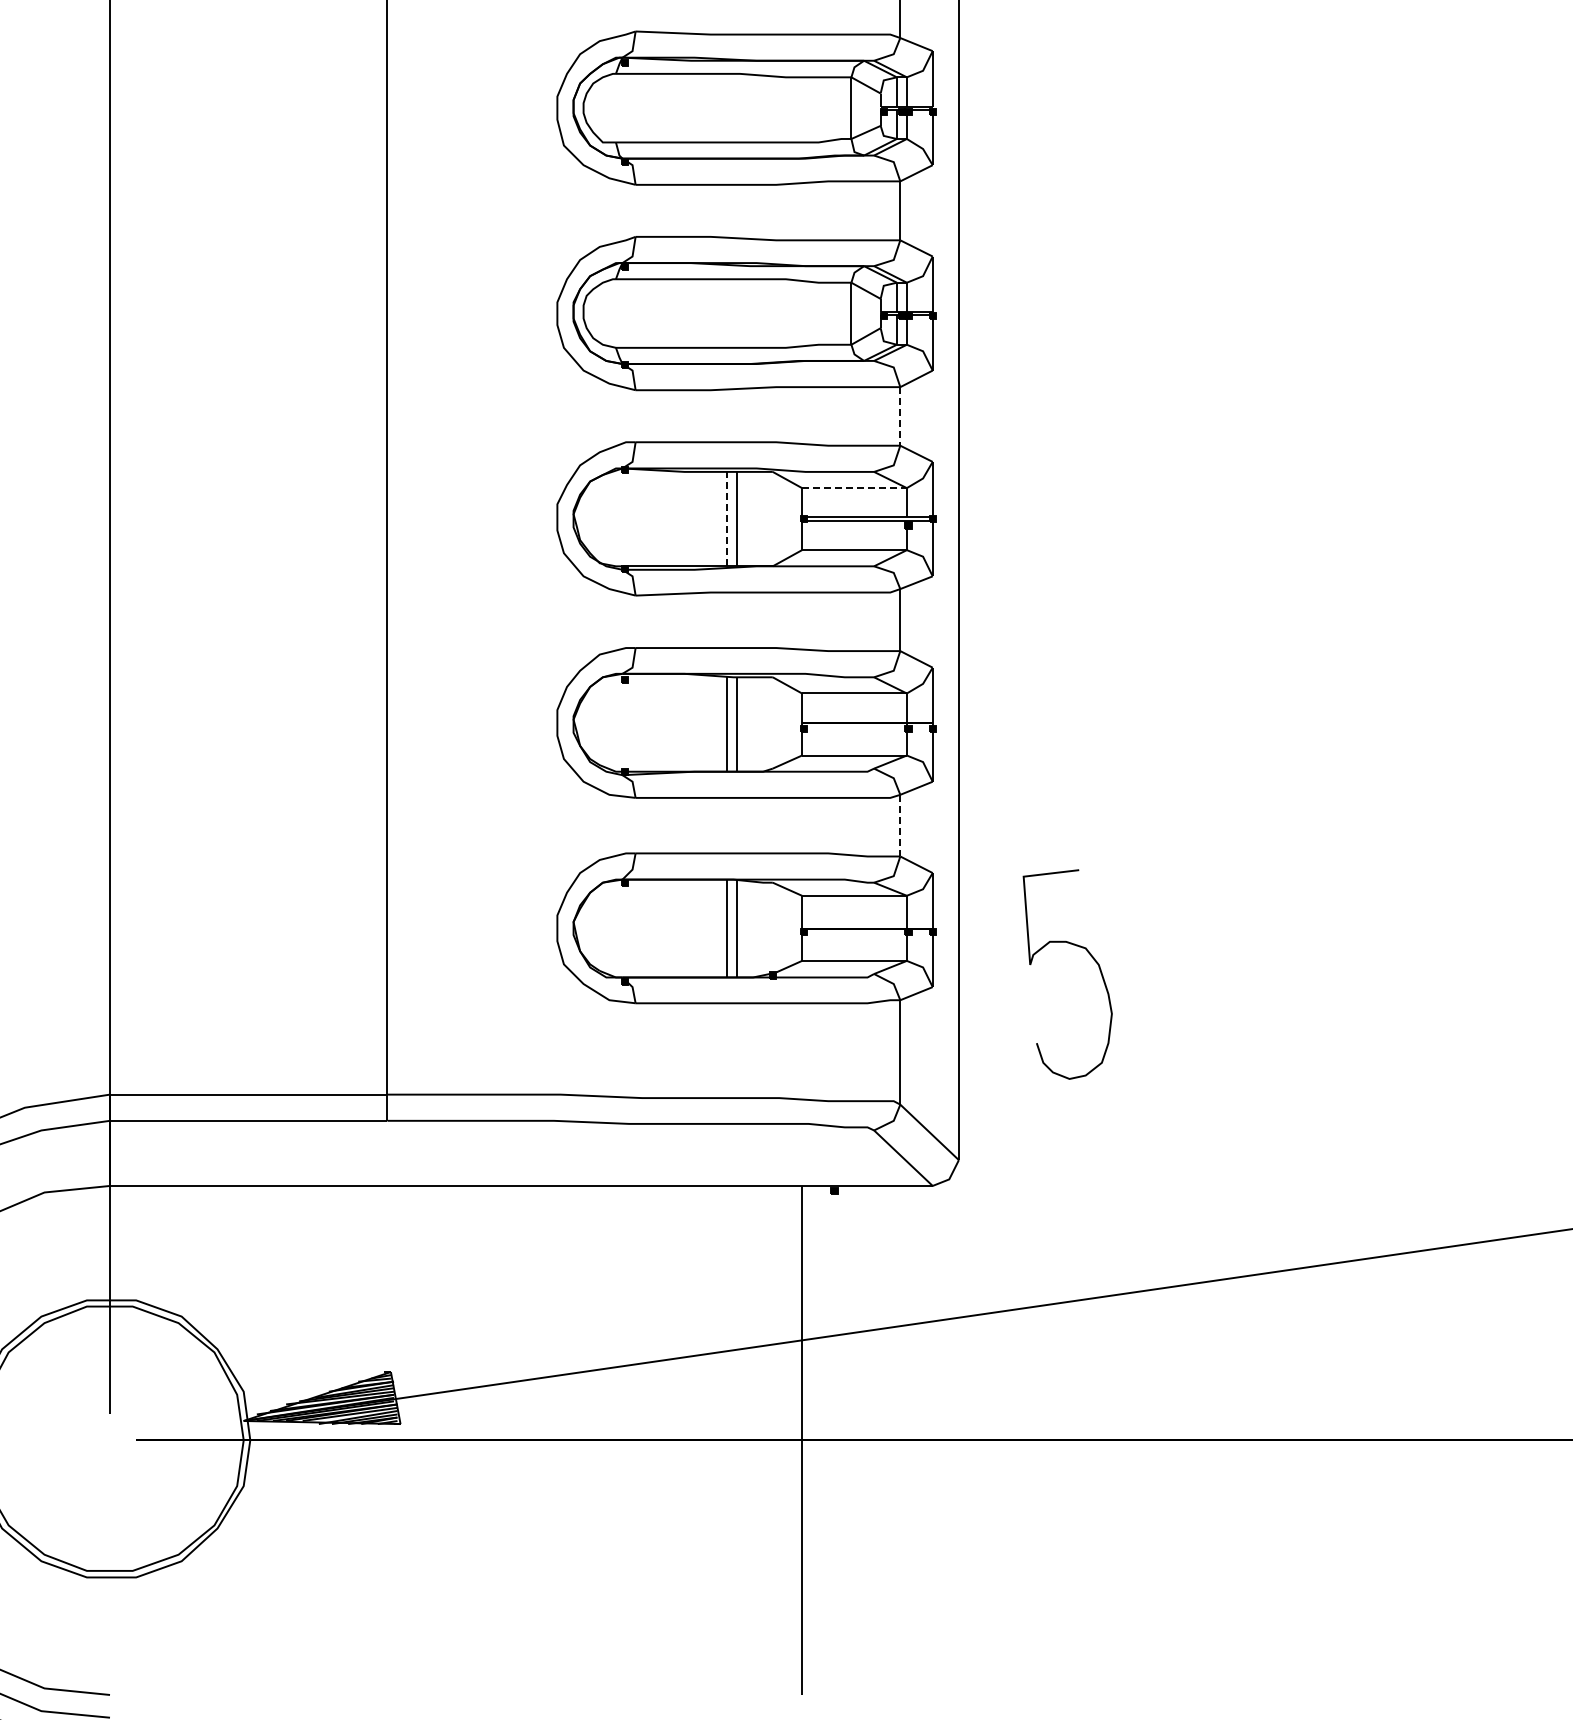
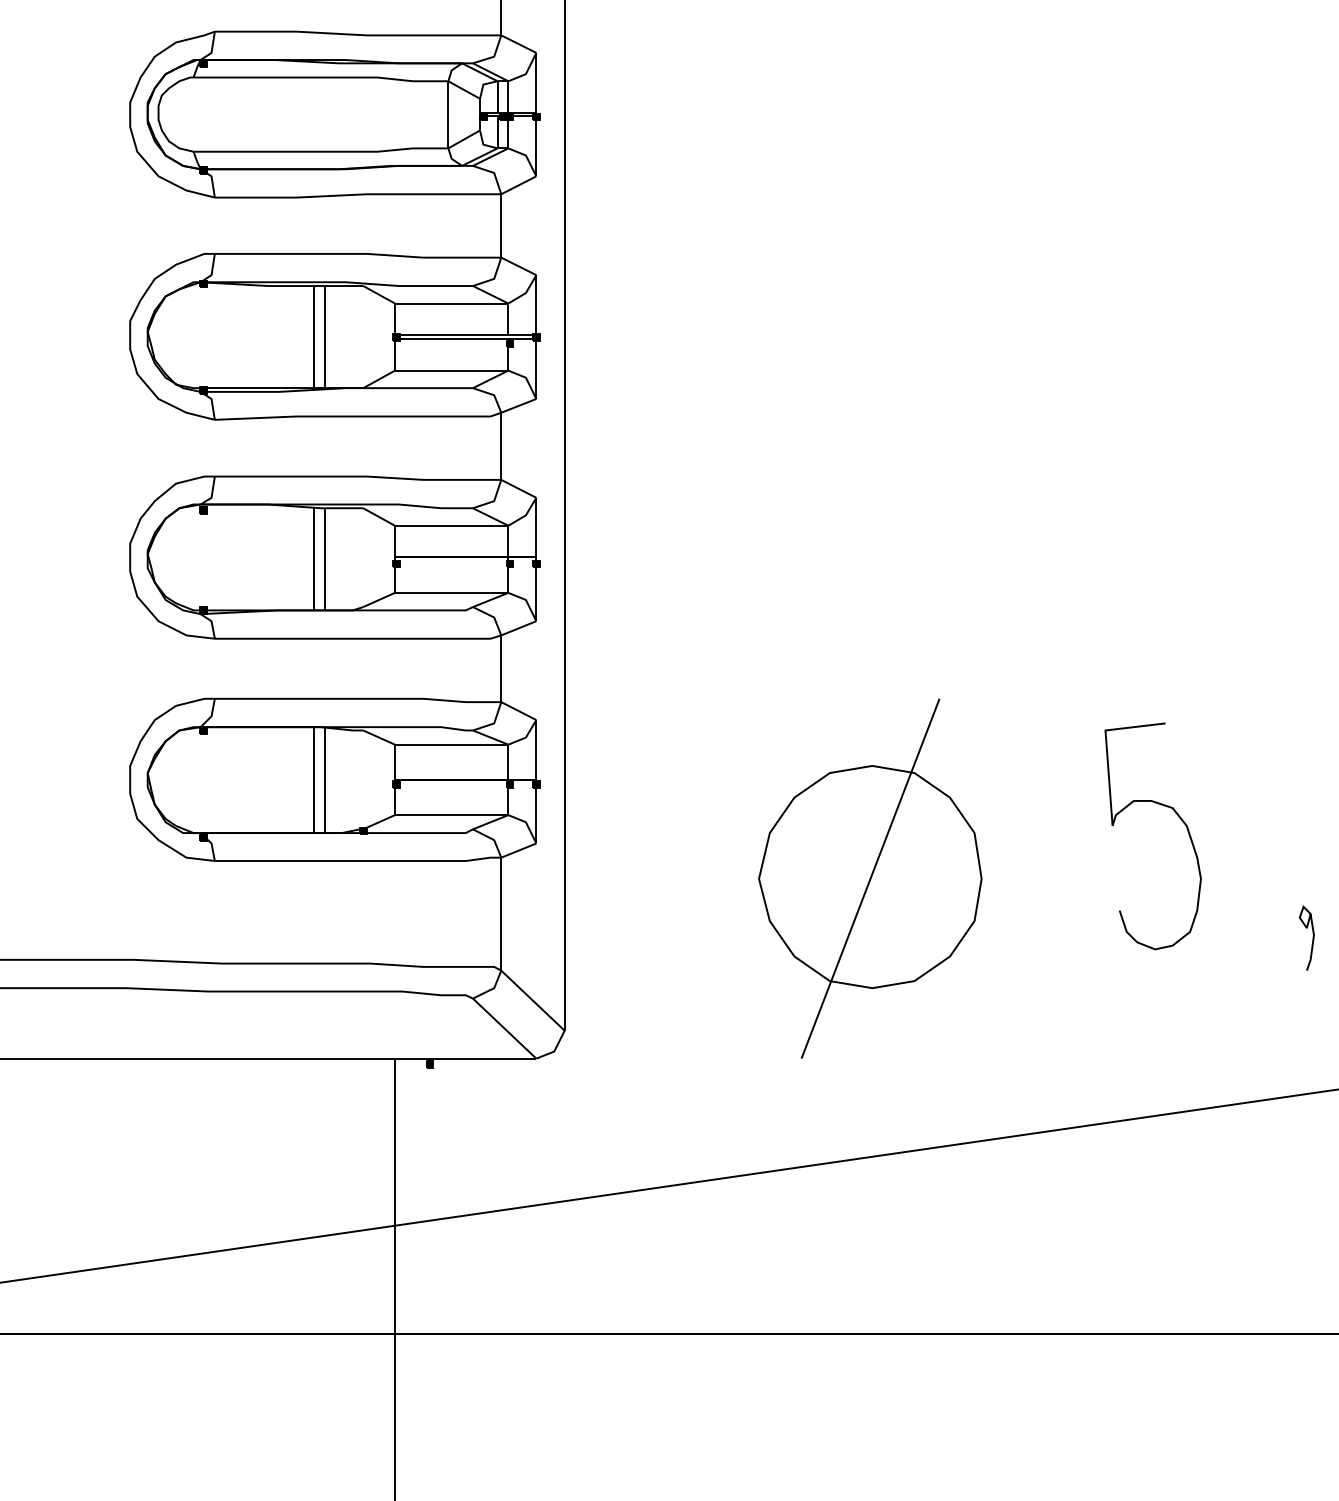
line: (900, 416) -> (501, 226), dashed -> solid
line: (854, 488) -> (451, 303), dashed -> solid
line: (727, 518) -> (314, 336), dashed -> solid
line: (900, 825) -> (501, 668), dashed -> solid
curve: (1090, 956) -> (1177, 816), moved
part: (1240, 1019) -> (869, 878), added

